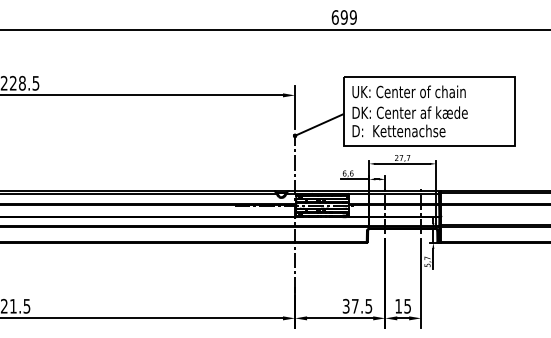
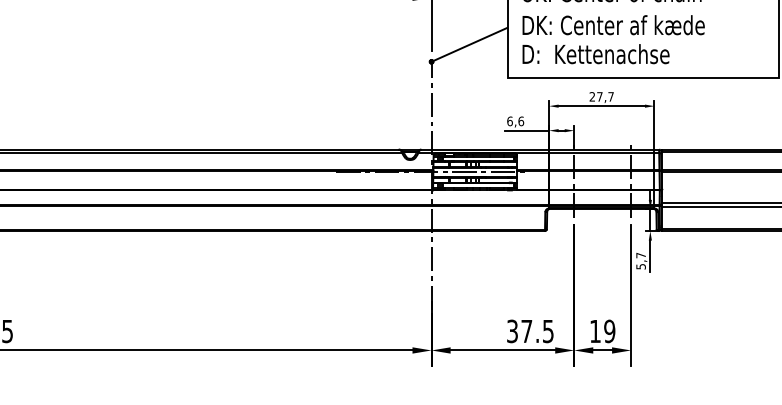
text: (407, 305) -> (609, 330), 15 -> 19

